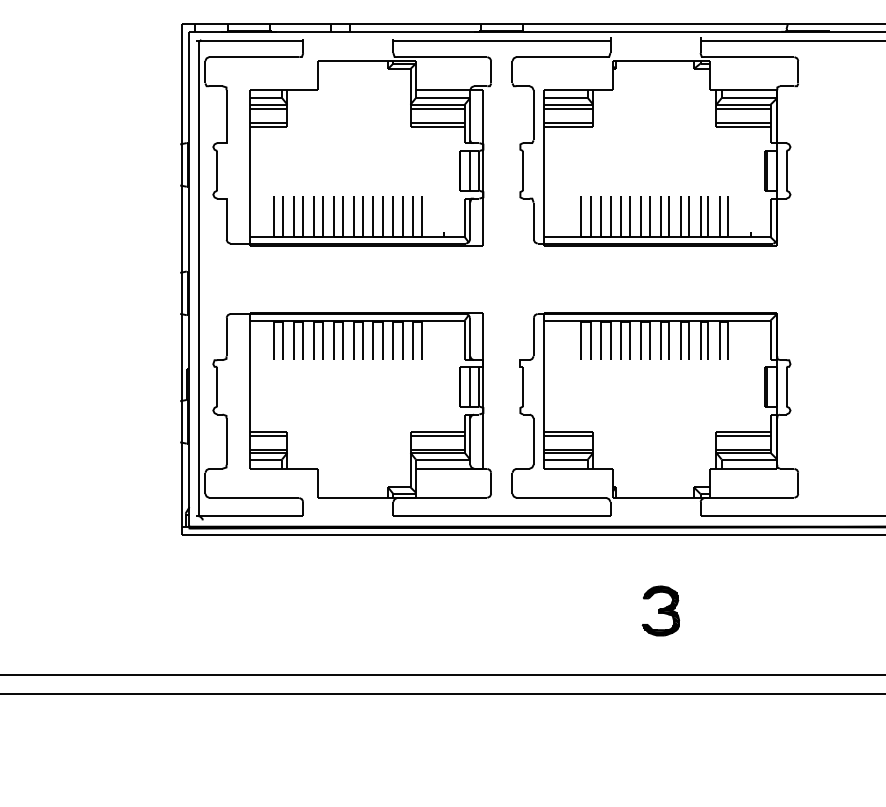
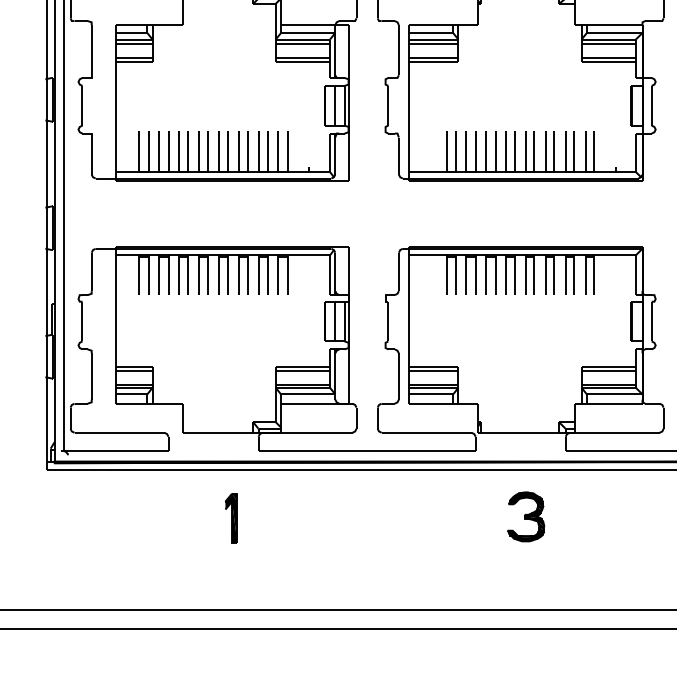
part: (365, 583) -> (230, 518), added
part: (660, 610) -> (525, 516), moved

